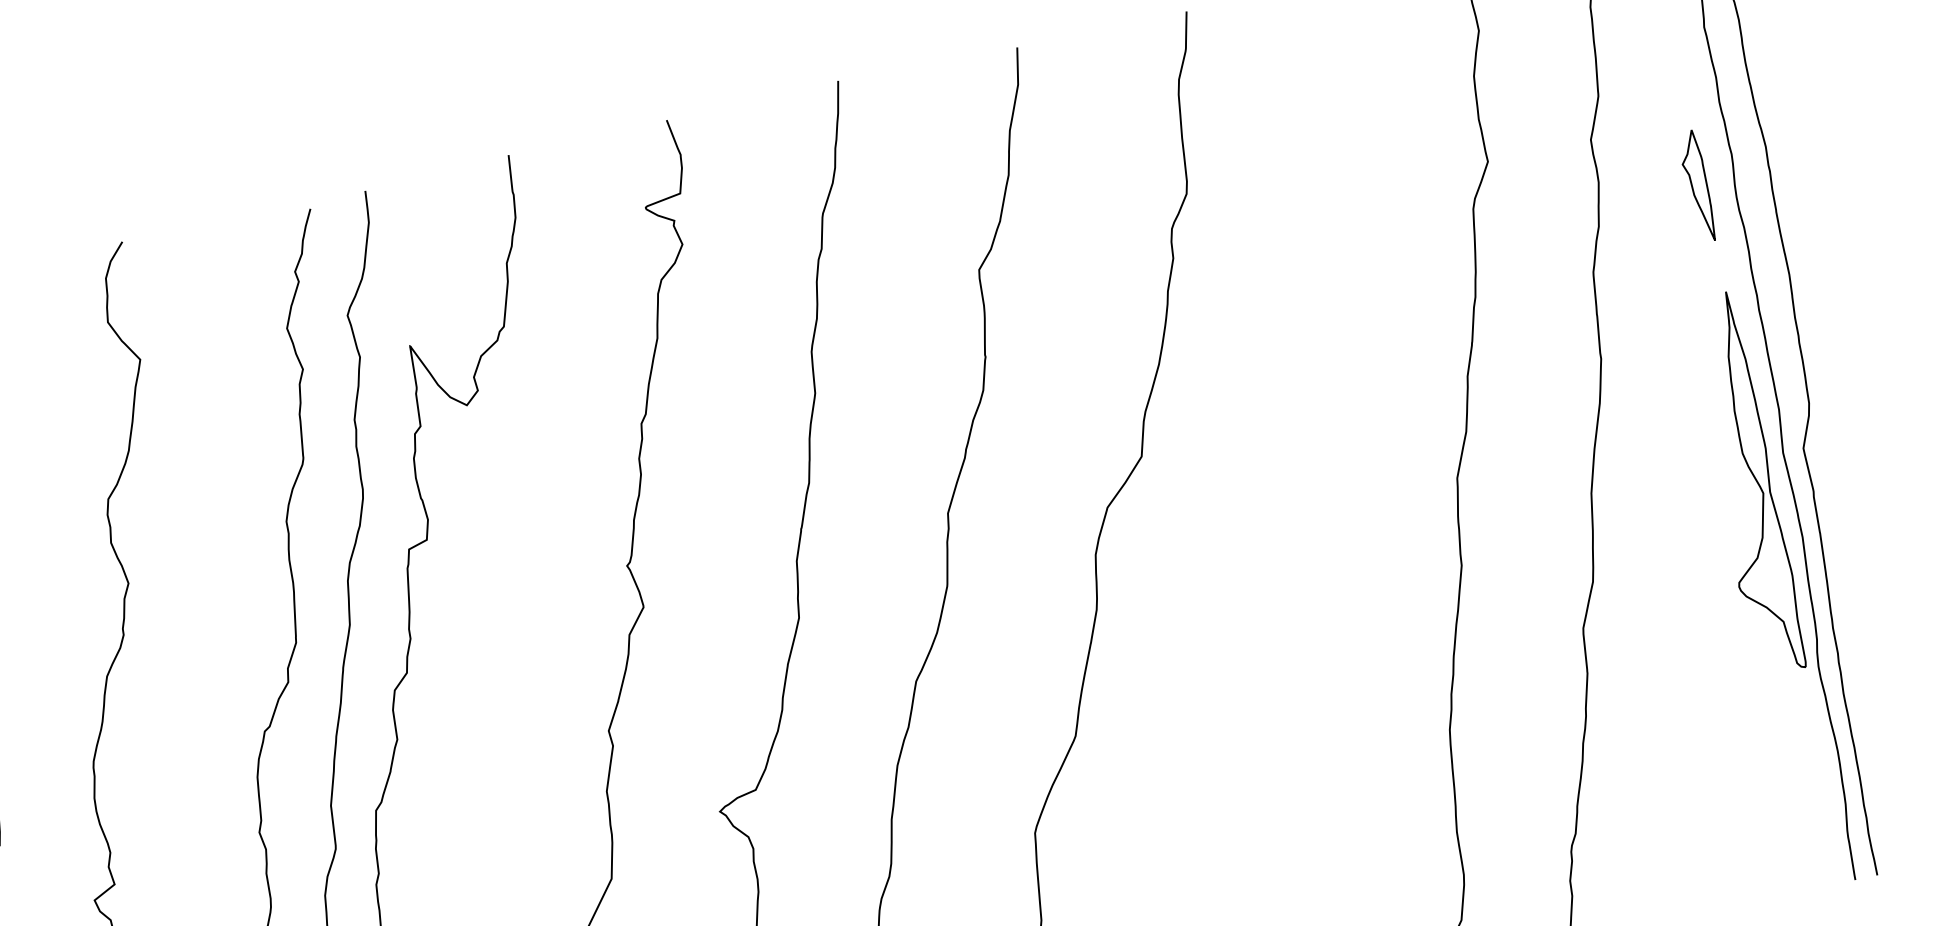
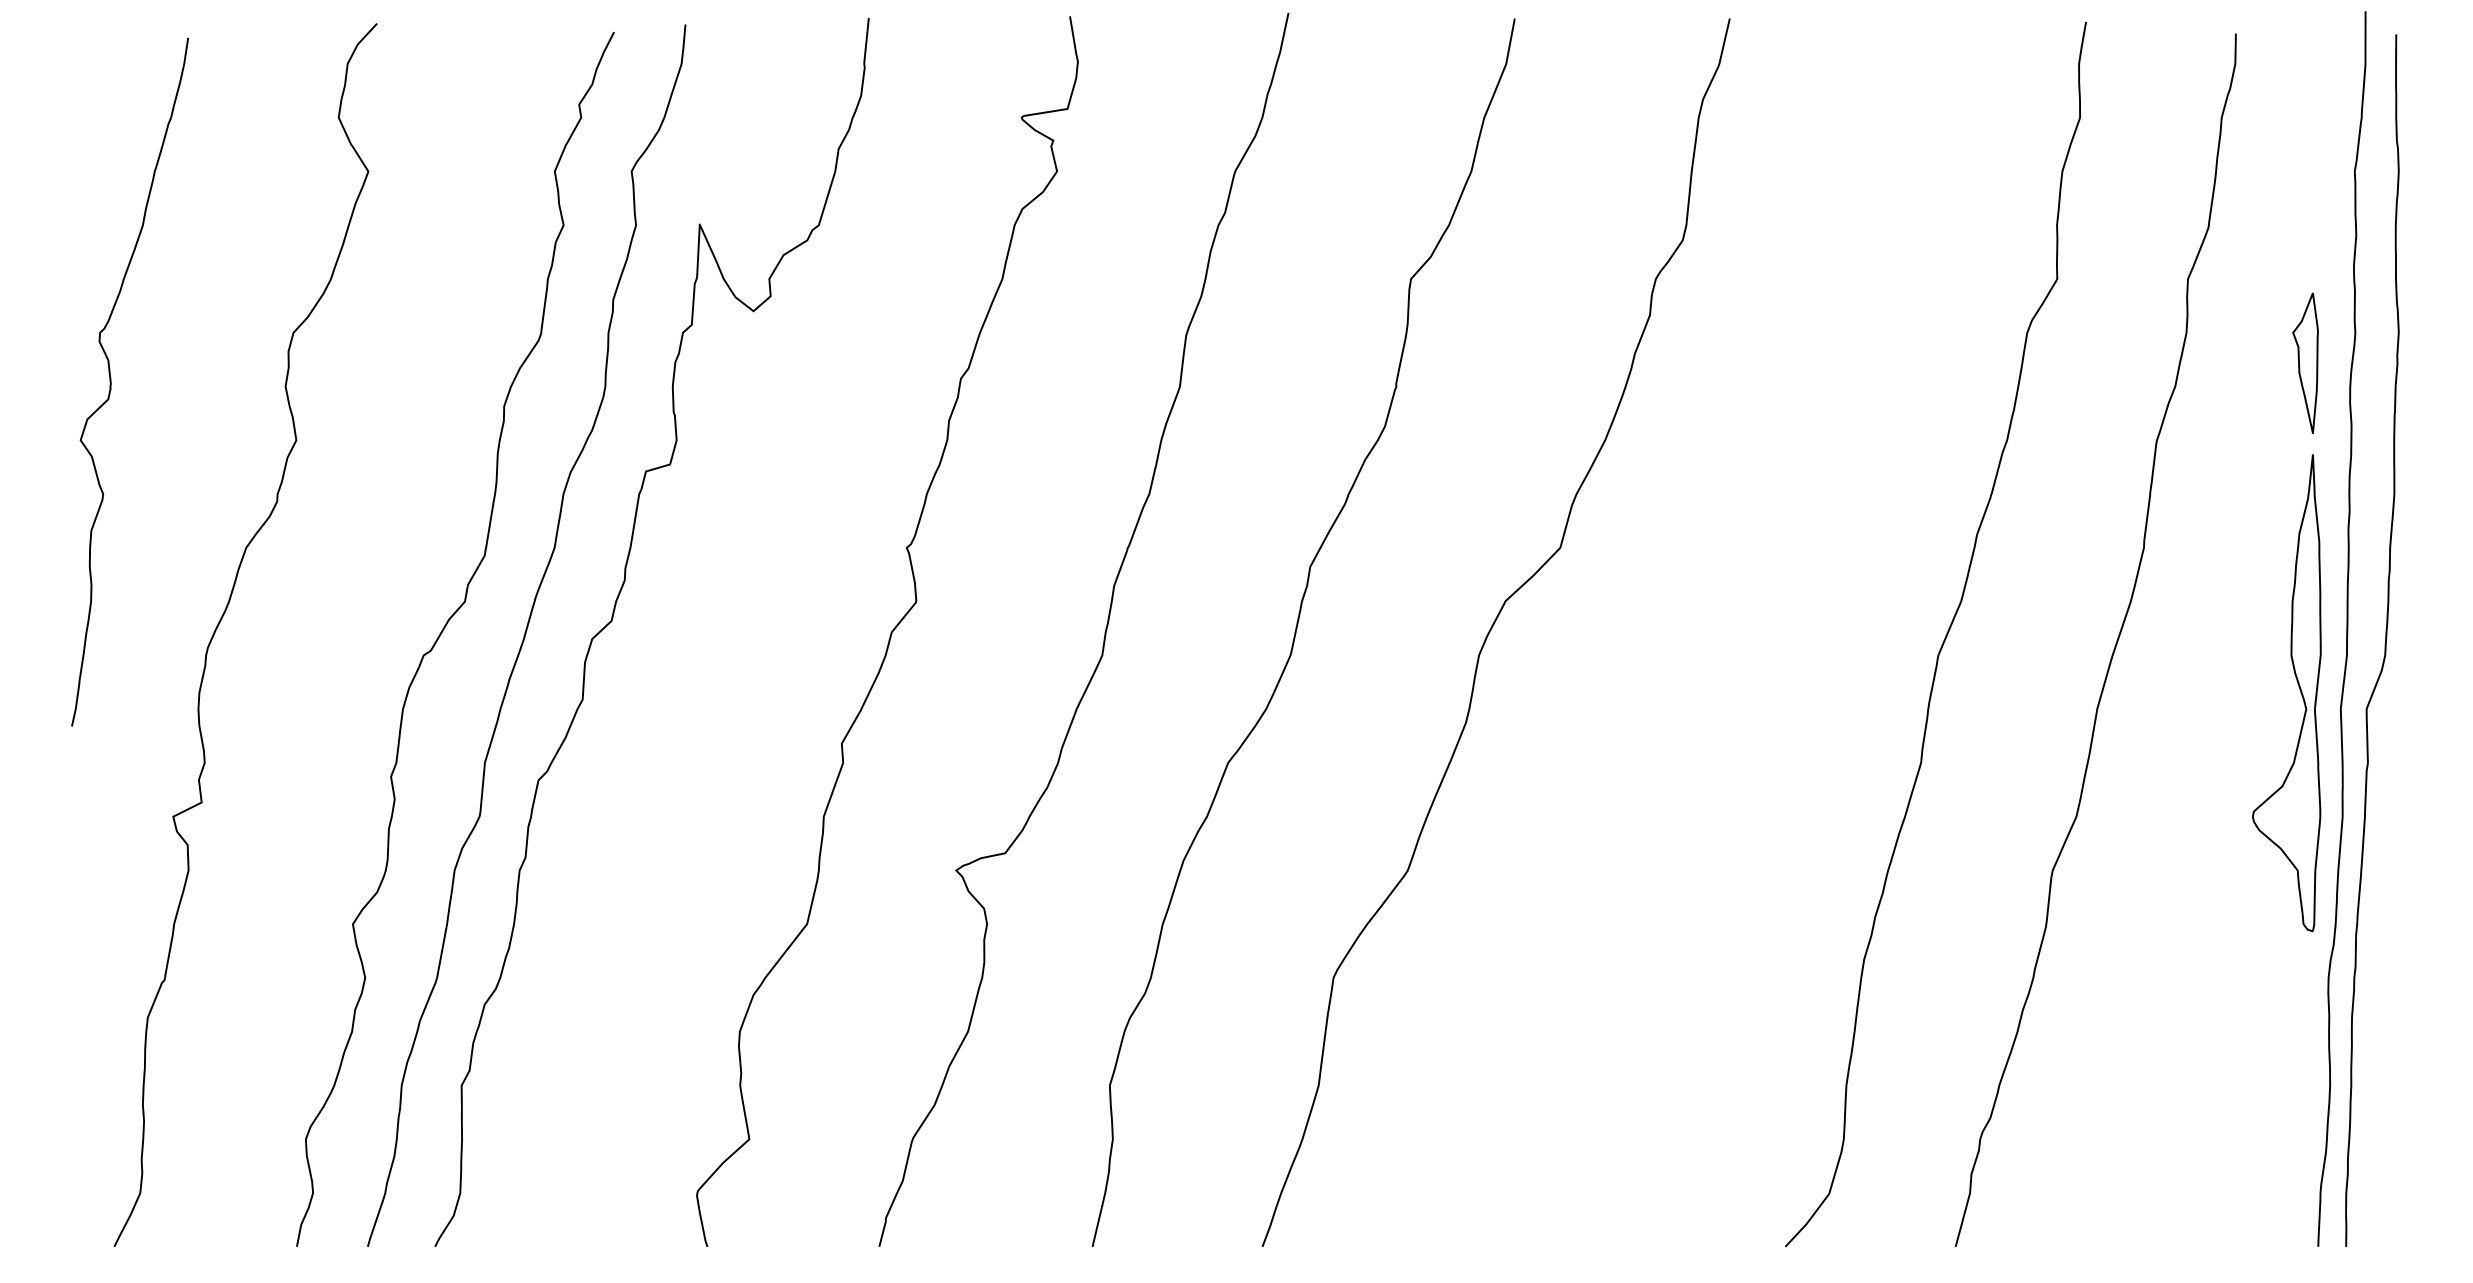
part: (1754, 479) -> (2299, 690), moved

